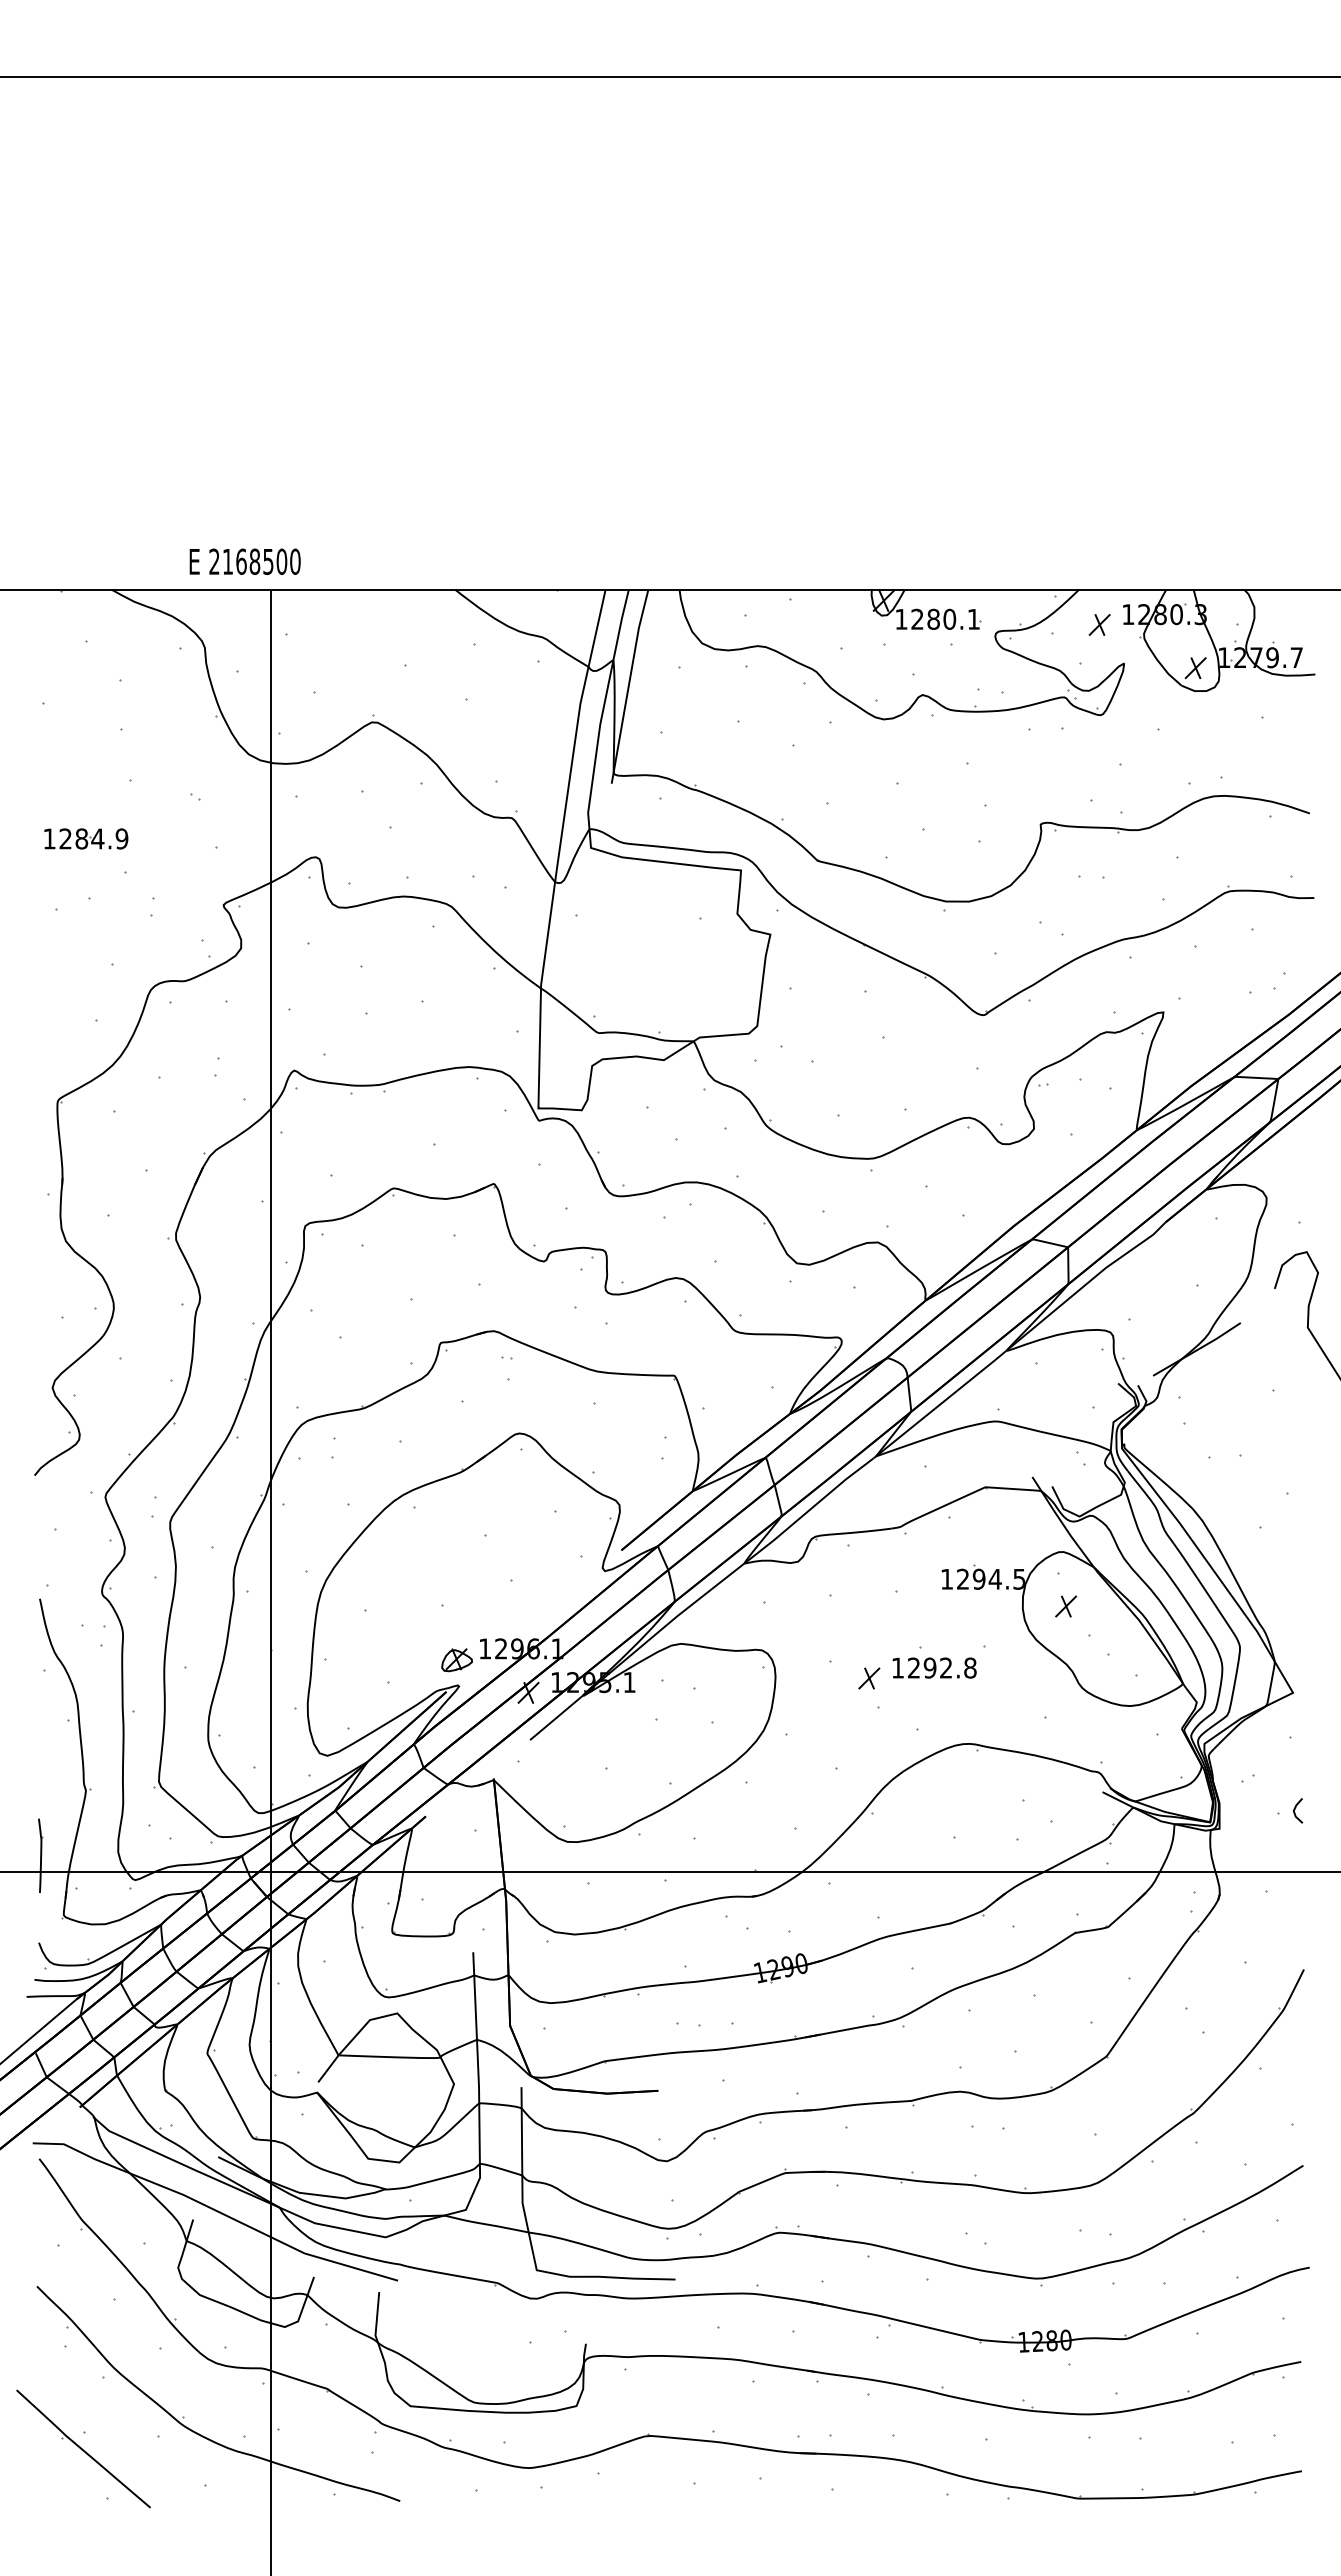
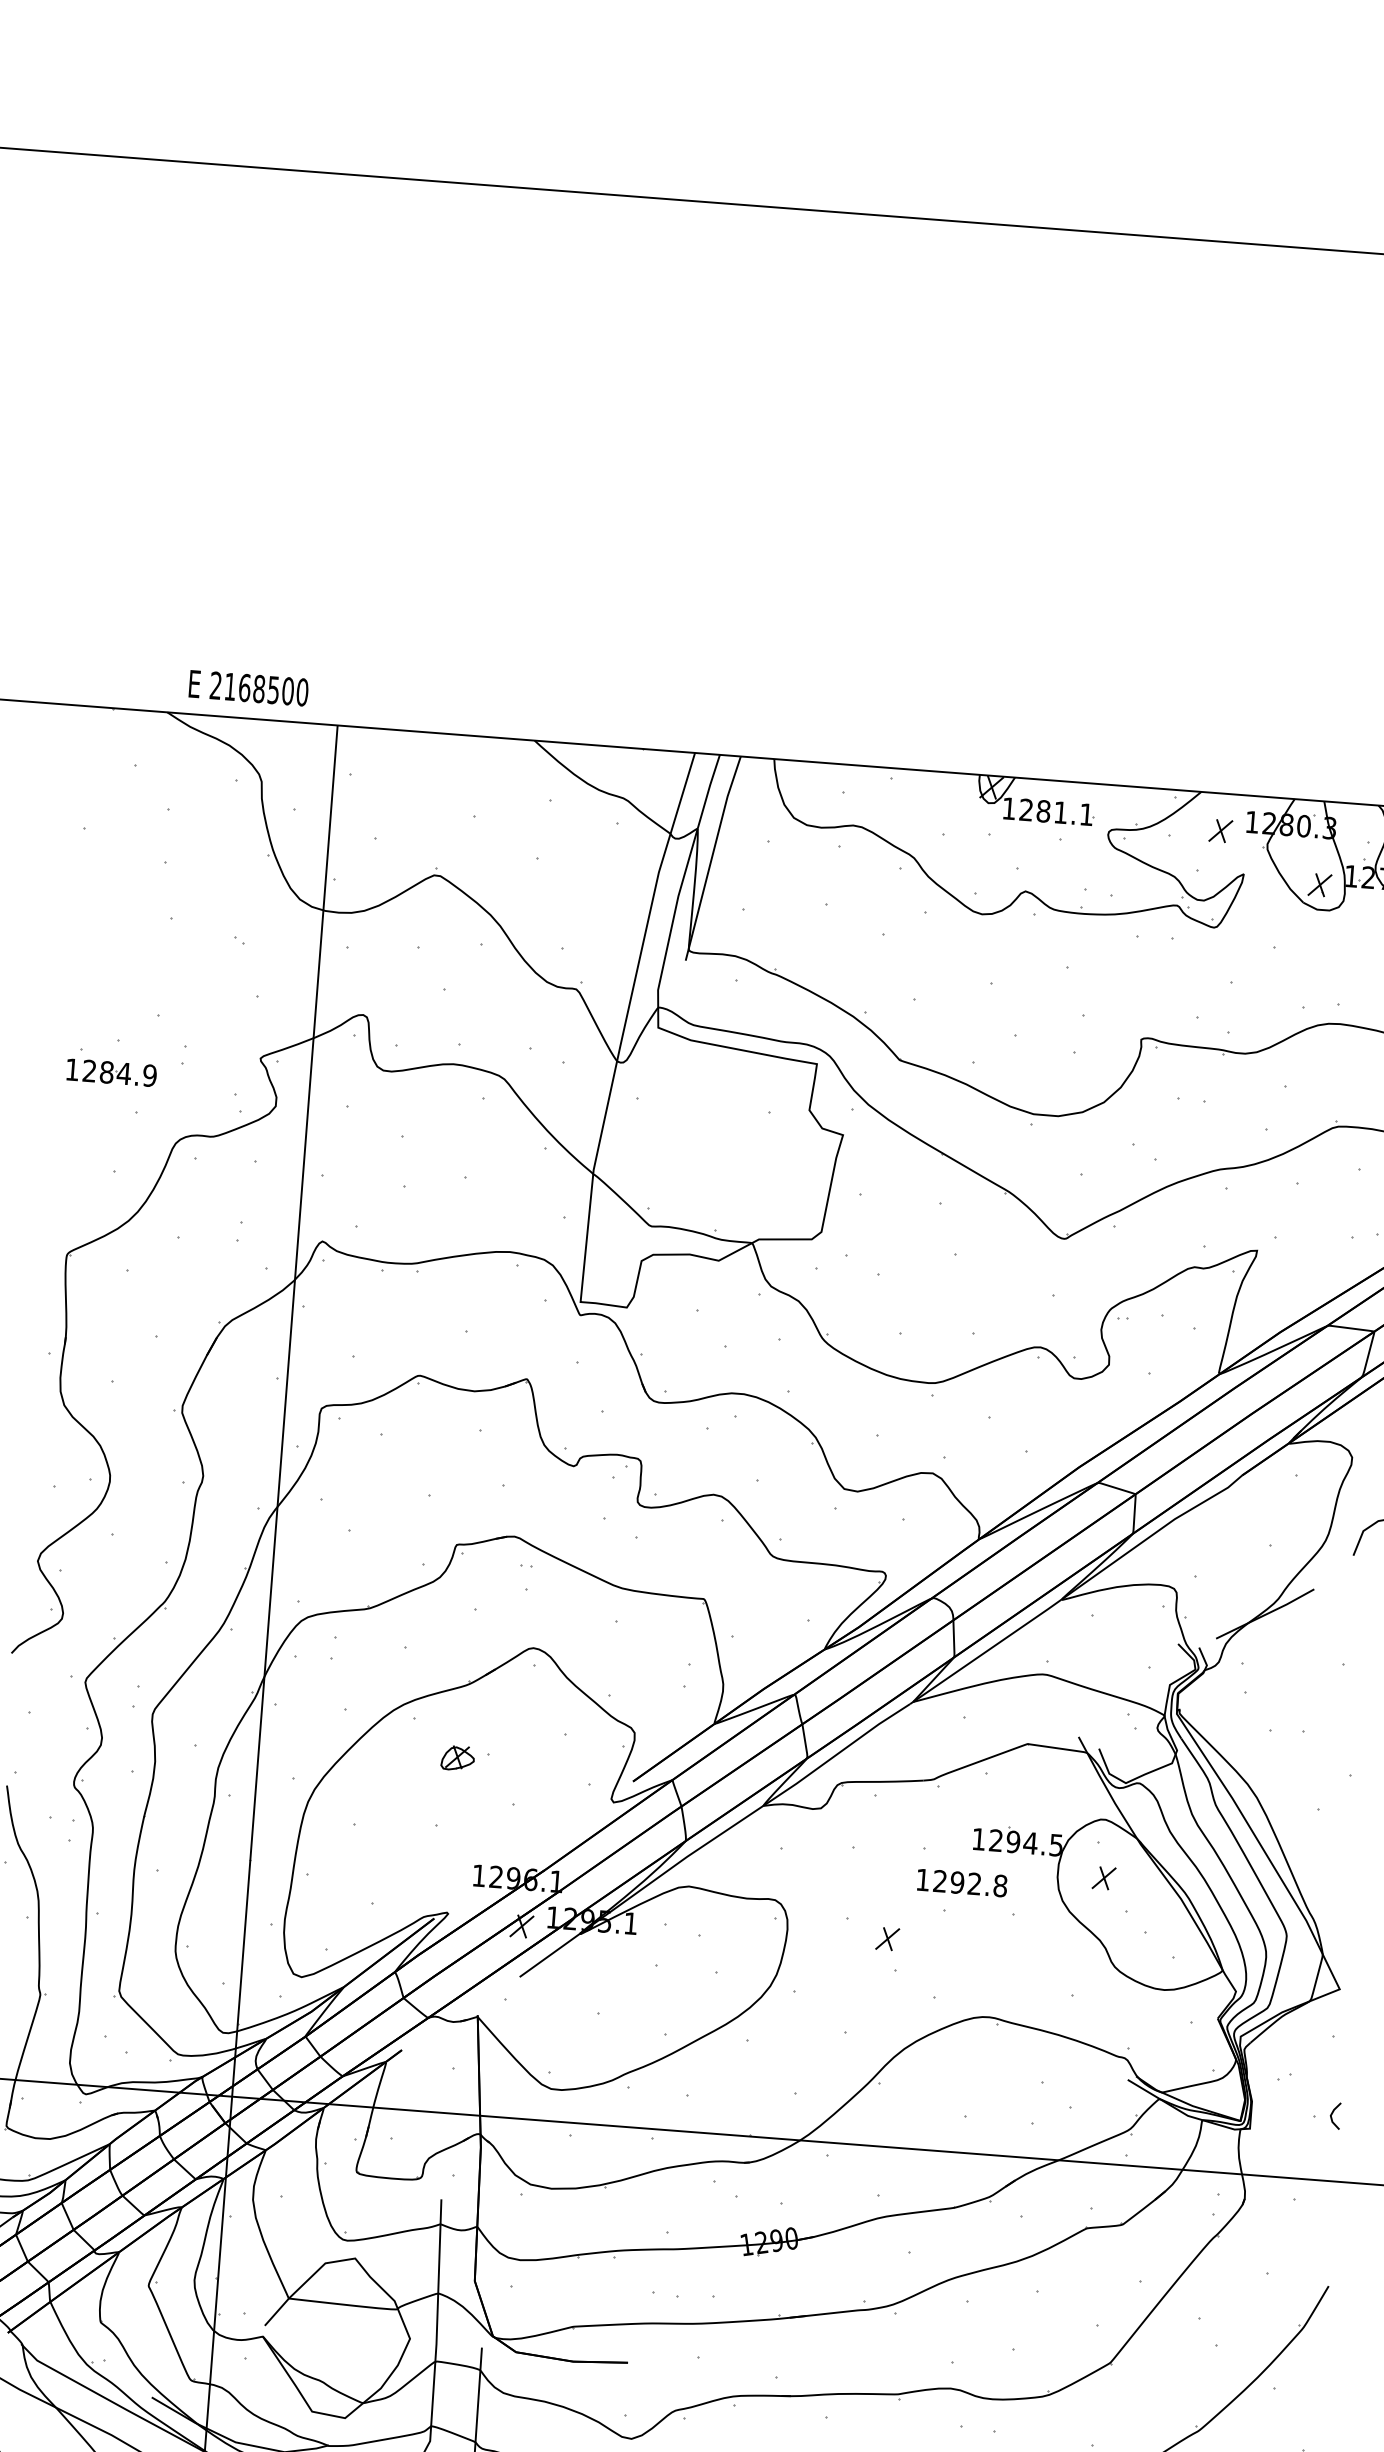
text: (244, 561) -> (248, 687), moved
text: (949, 618) -> (1060, 811), 1280.1 -> 1281.1
part: (86, 838) -> (111, 1072), moved
part: (456, 1660) -> (457, 1758), moved
text: (934, 1667) -> (962, 1882), moved

